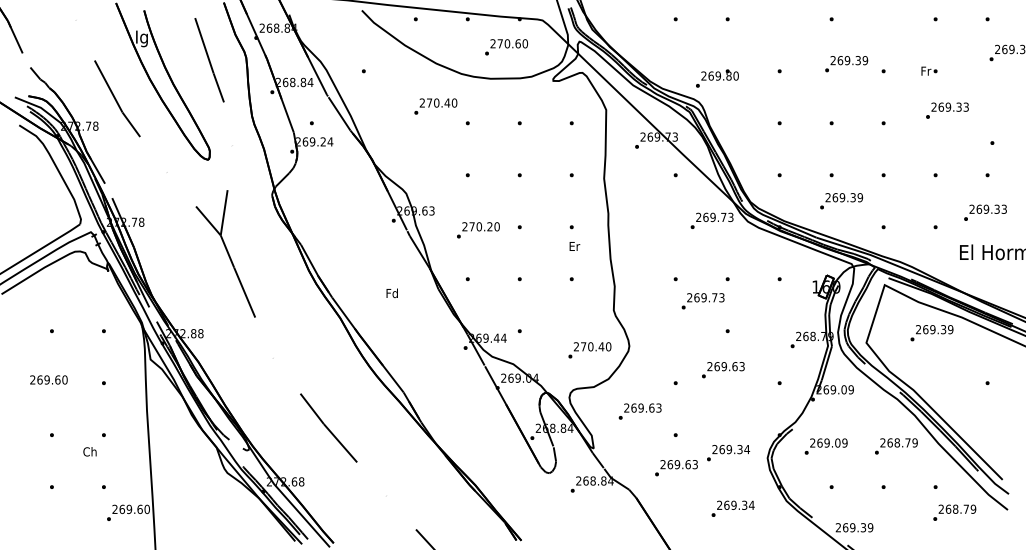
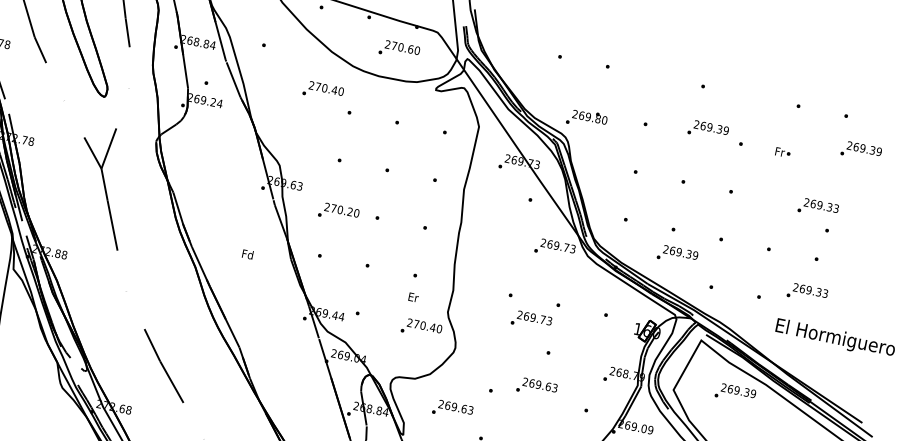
text: (947, 110) -> (818, 208), moved
text: (574, 246) -> (413, 297), moved
text: (589, 350) -> (421, 328), moved

